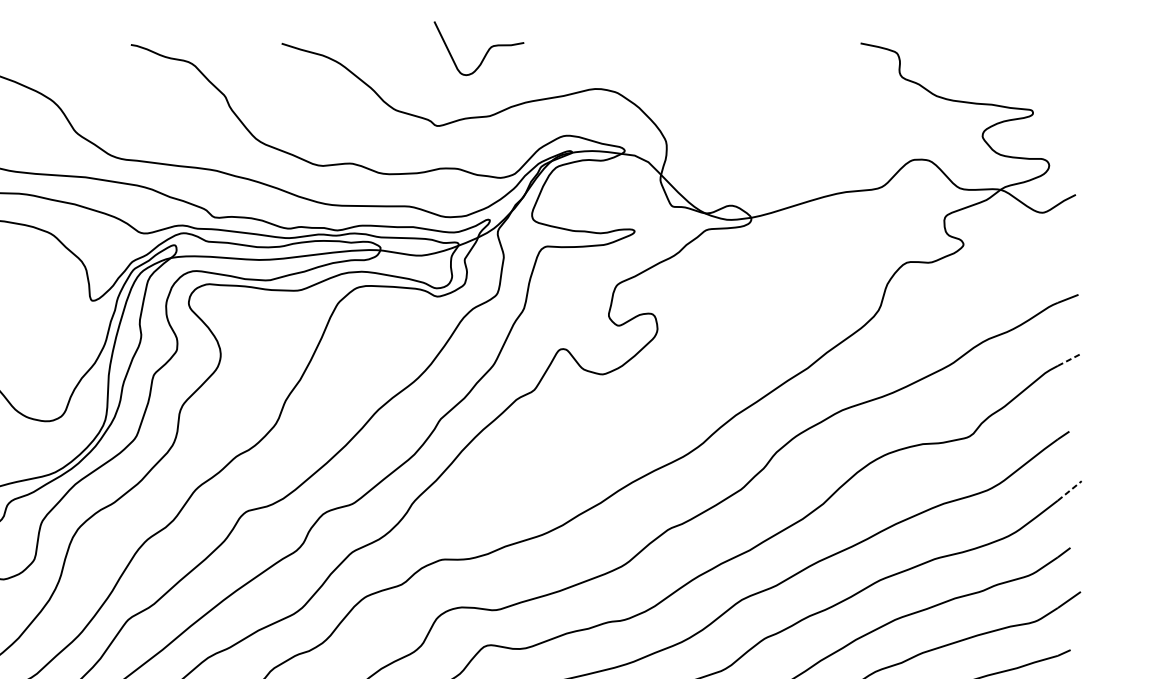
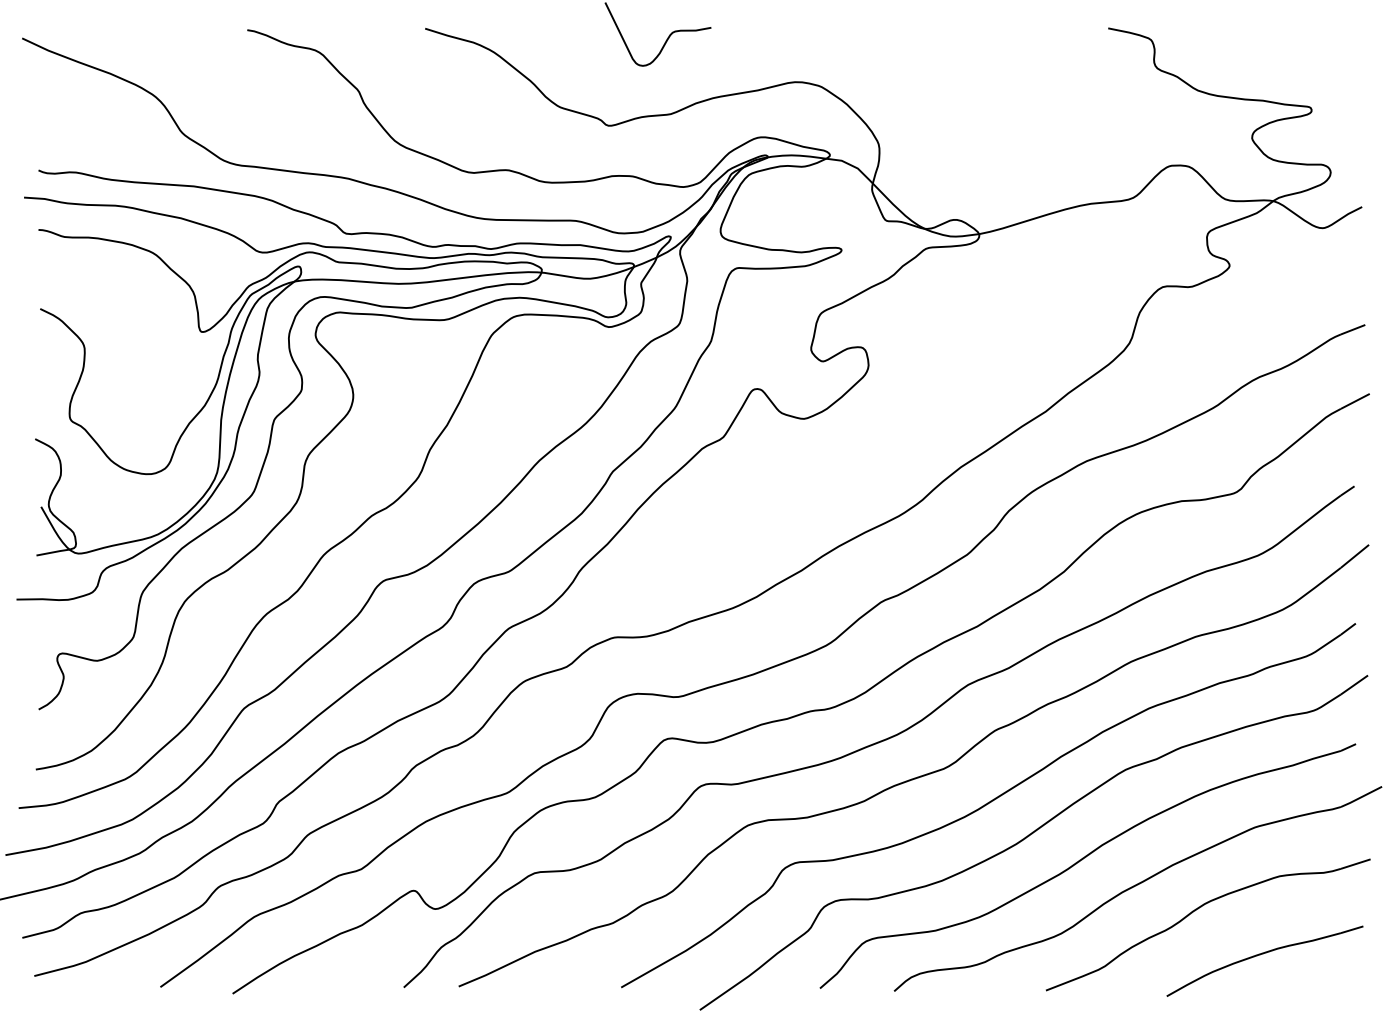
line: (1070, 359) -> (1355, 401), dashed -> solid
line: (1070, 491) -> (1355, 556), dashed -> solid

